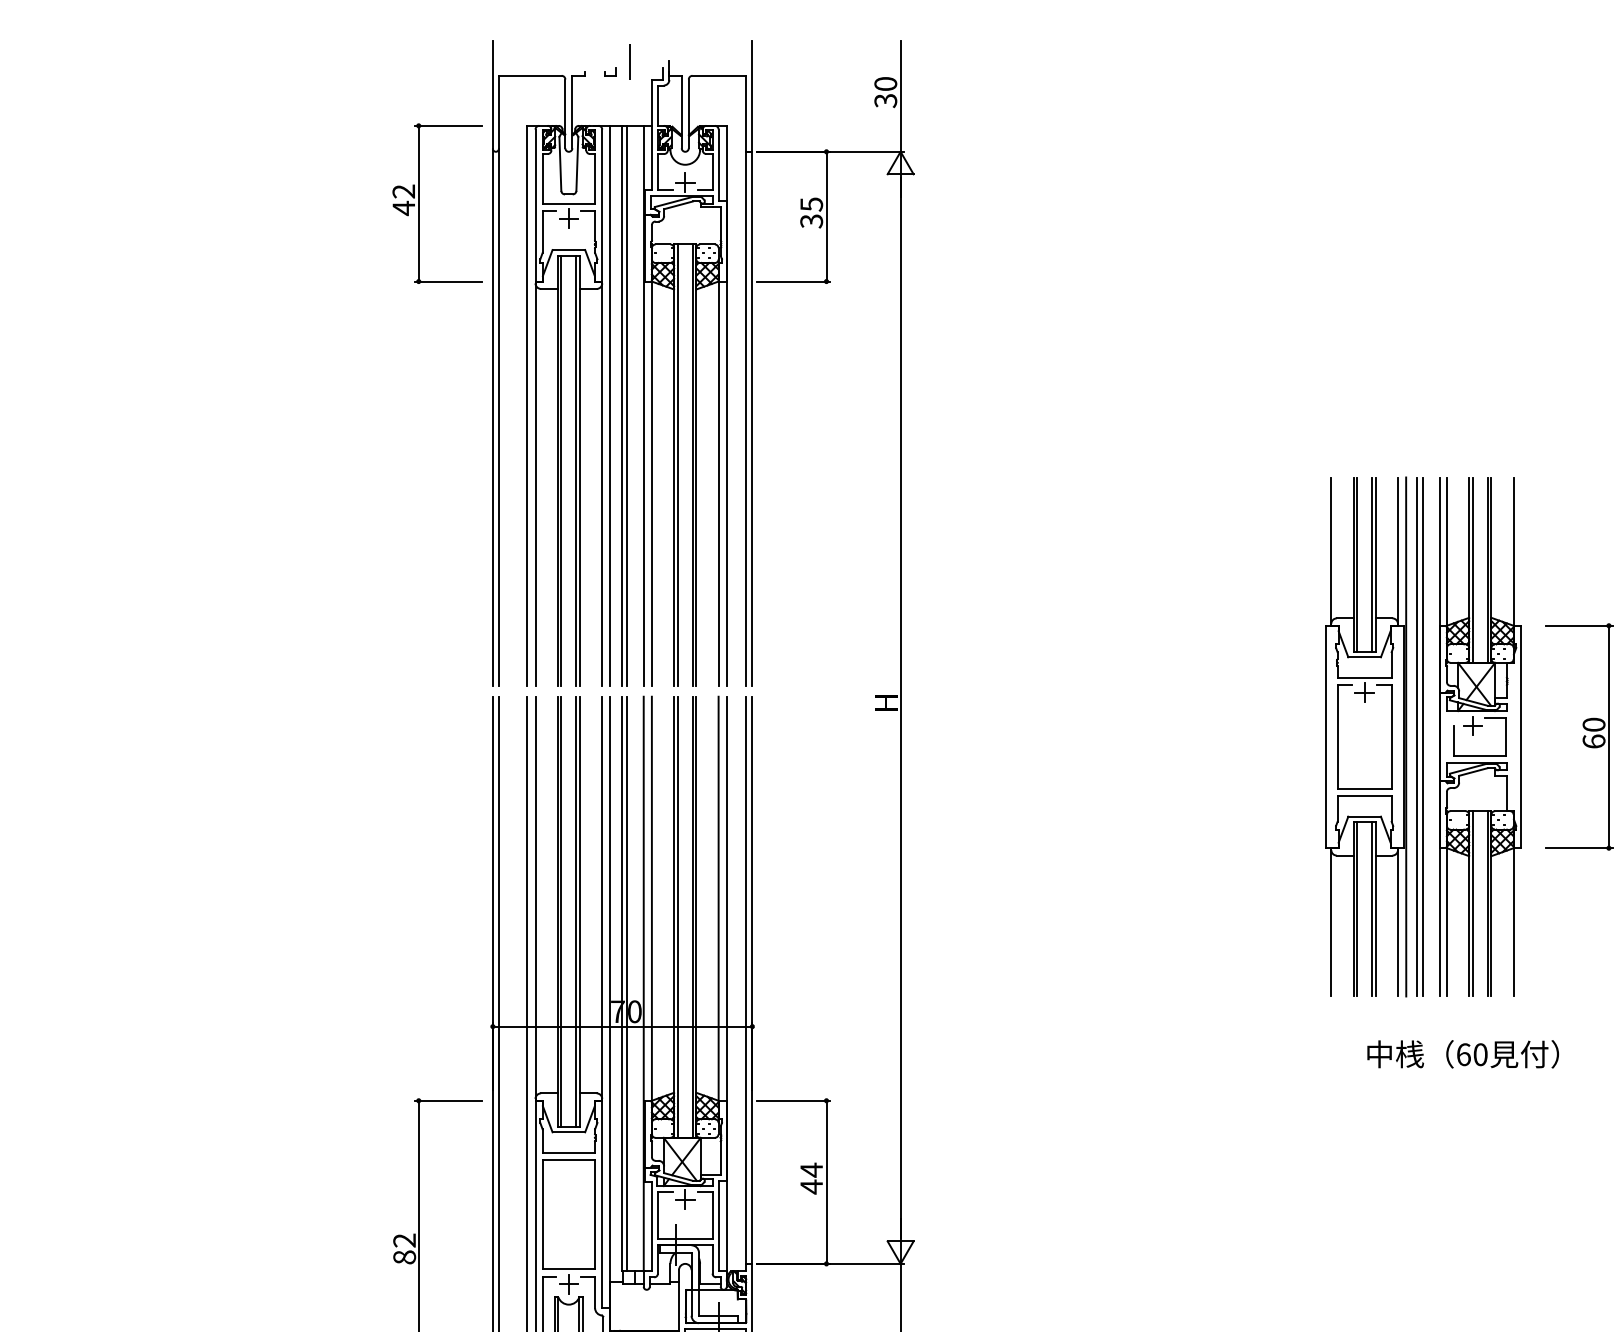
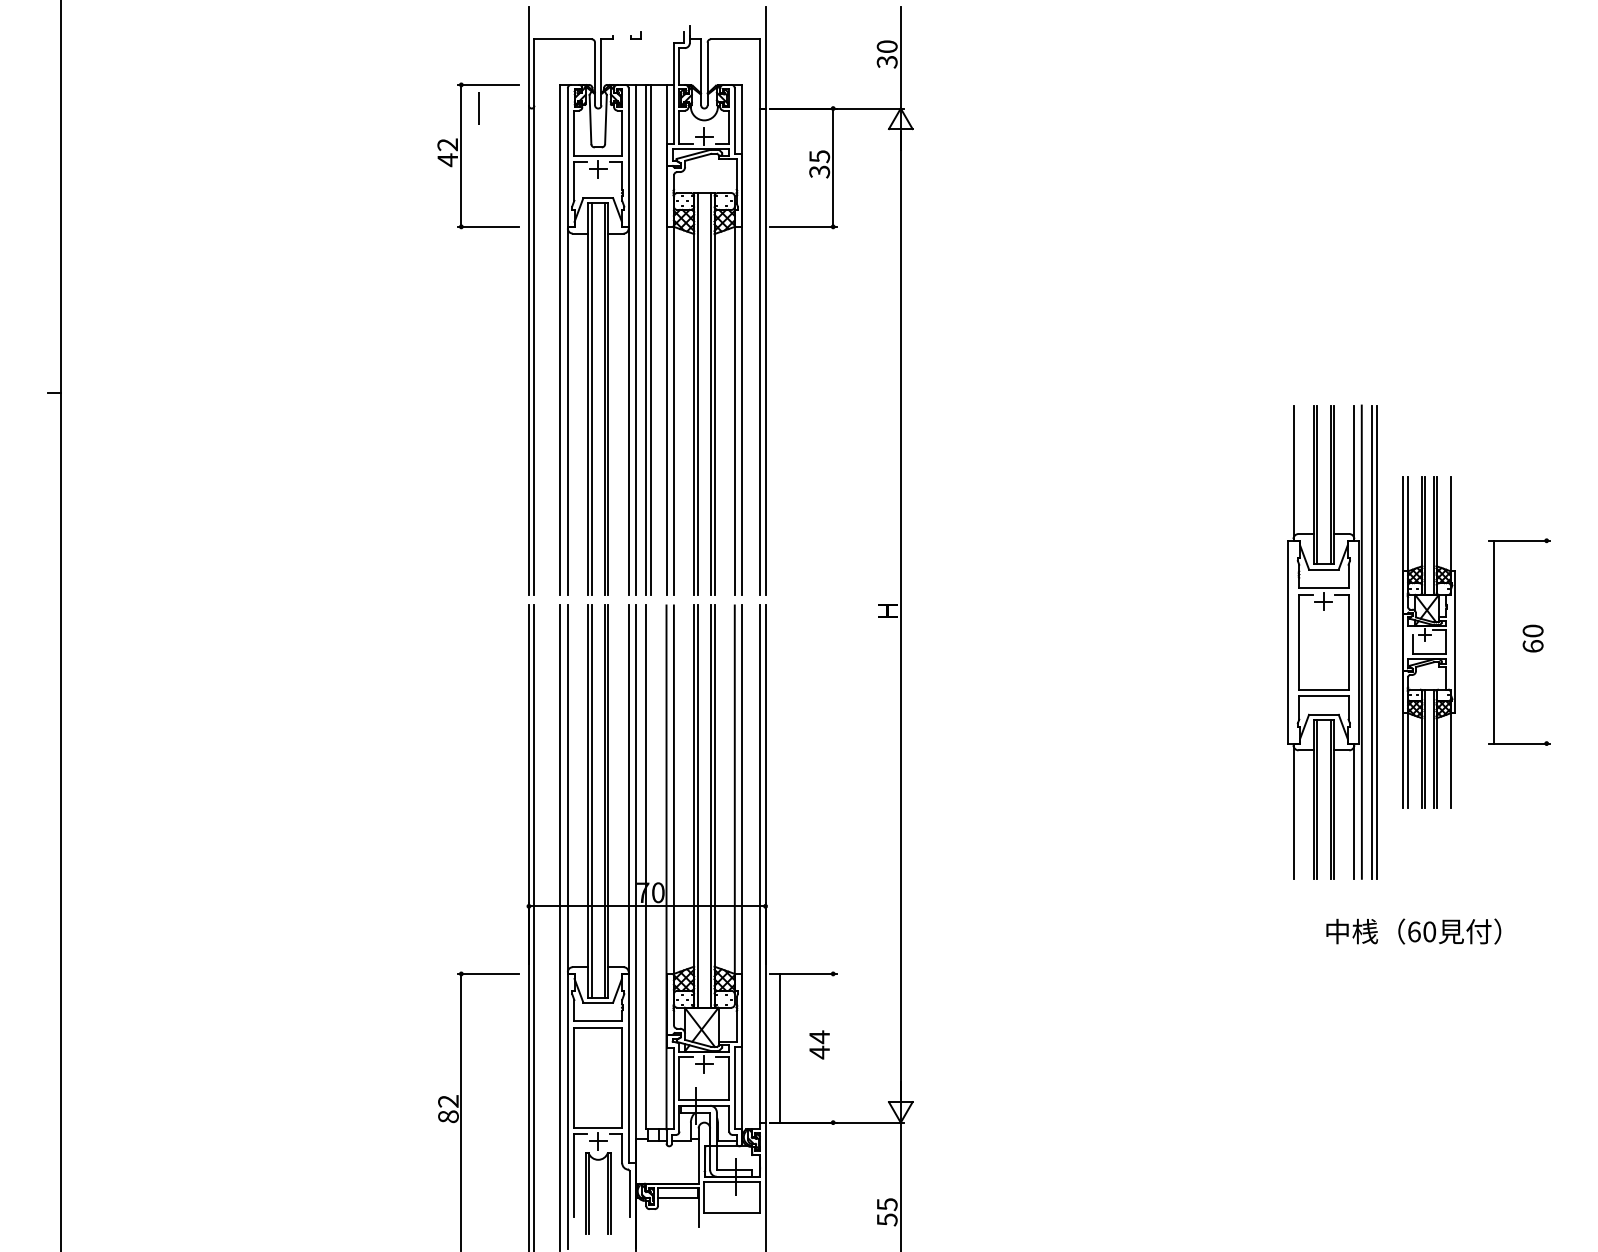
line: (629, 61) -> (478, 108), moved
line: (1608, 736) -> (1493, 641), moved
part: (1480, 737) -> (1429, 642), size x0.7
line: (627, 984) -> (651, 867), removed
line: (826, 1181) -> (780, 1047), moved

